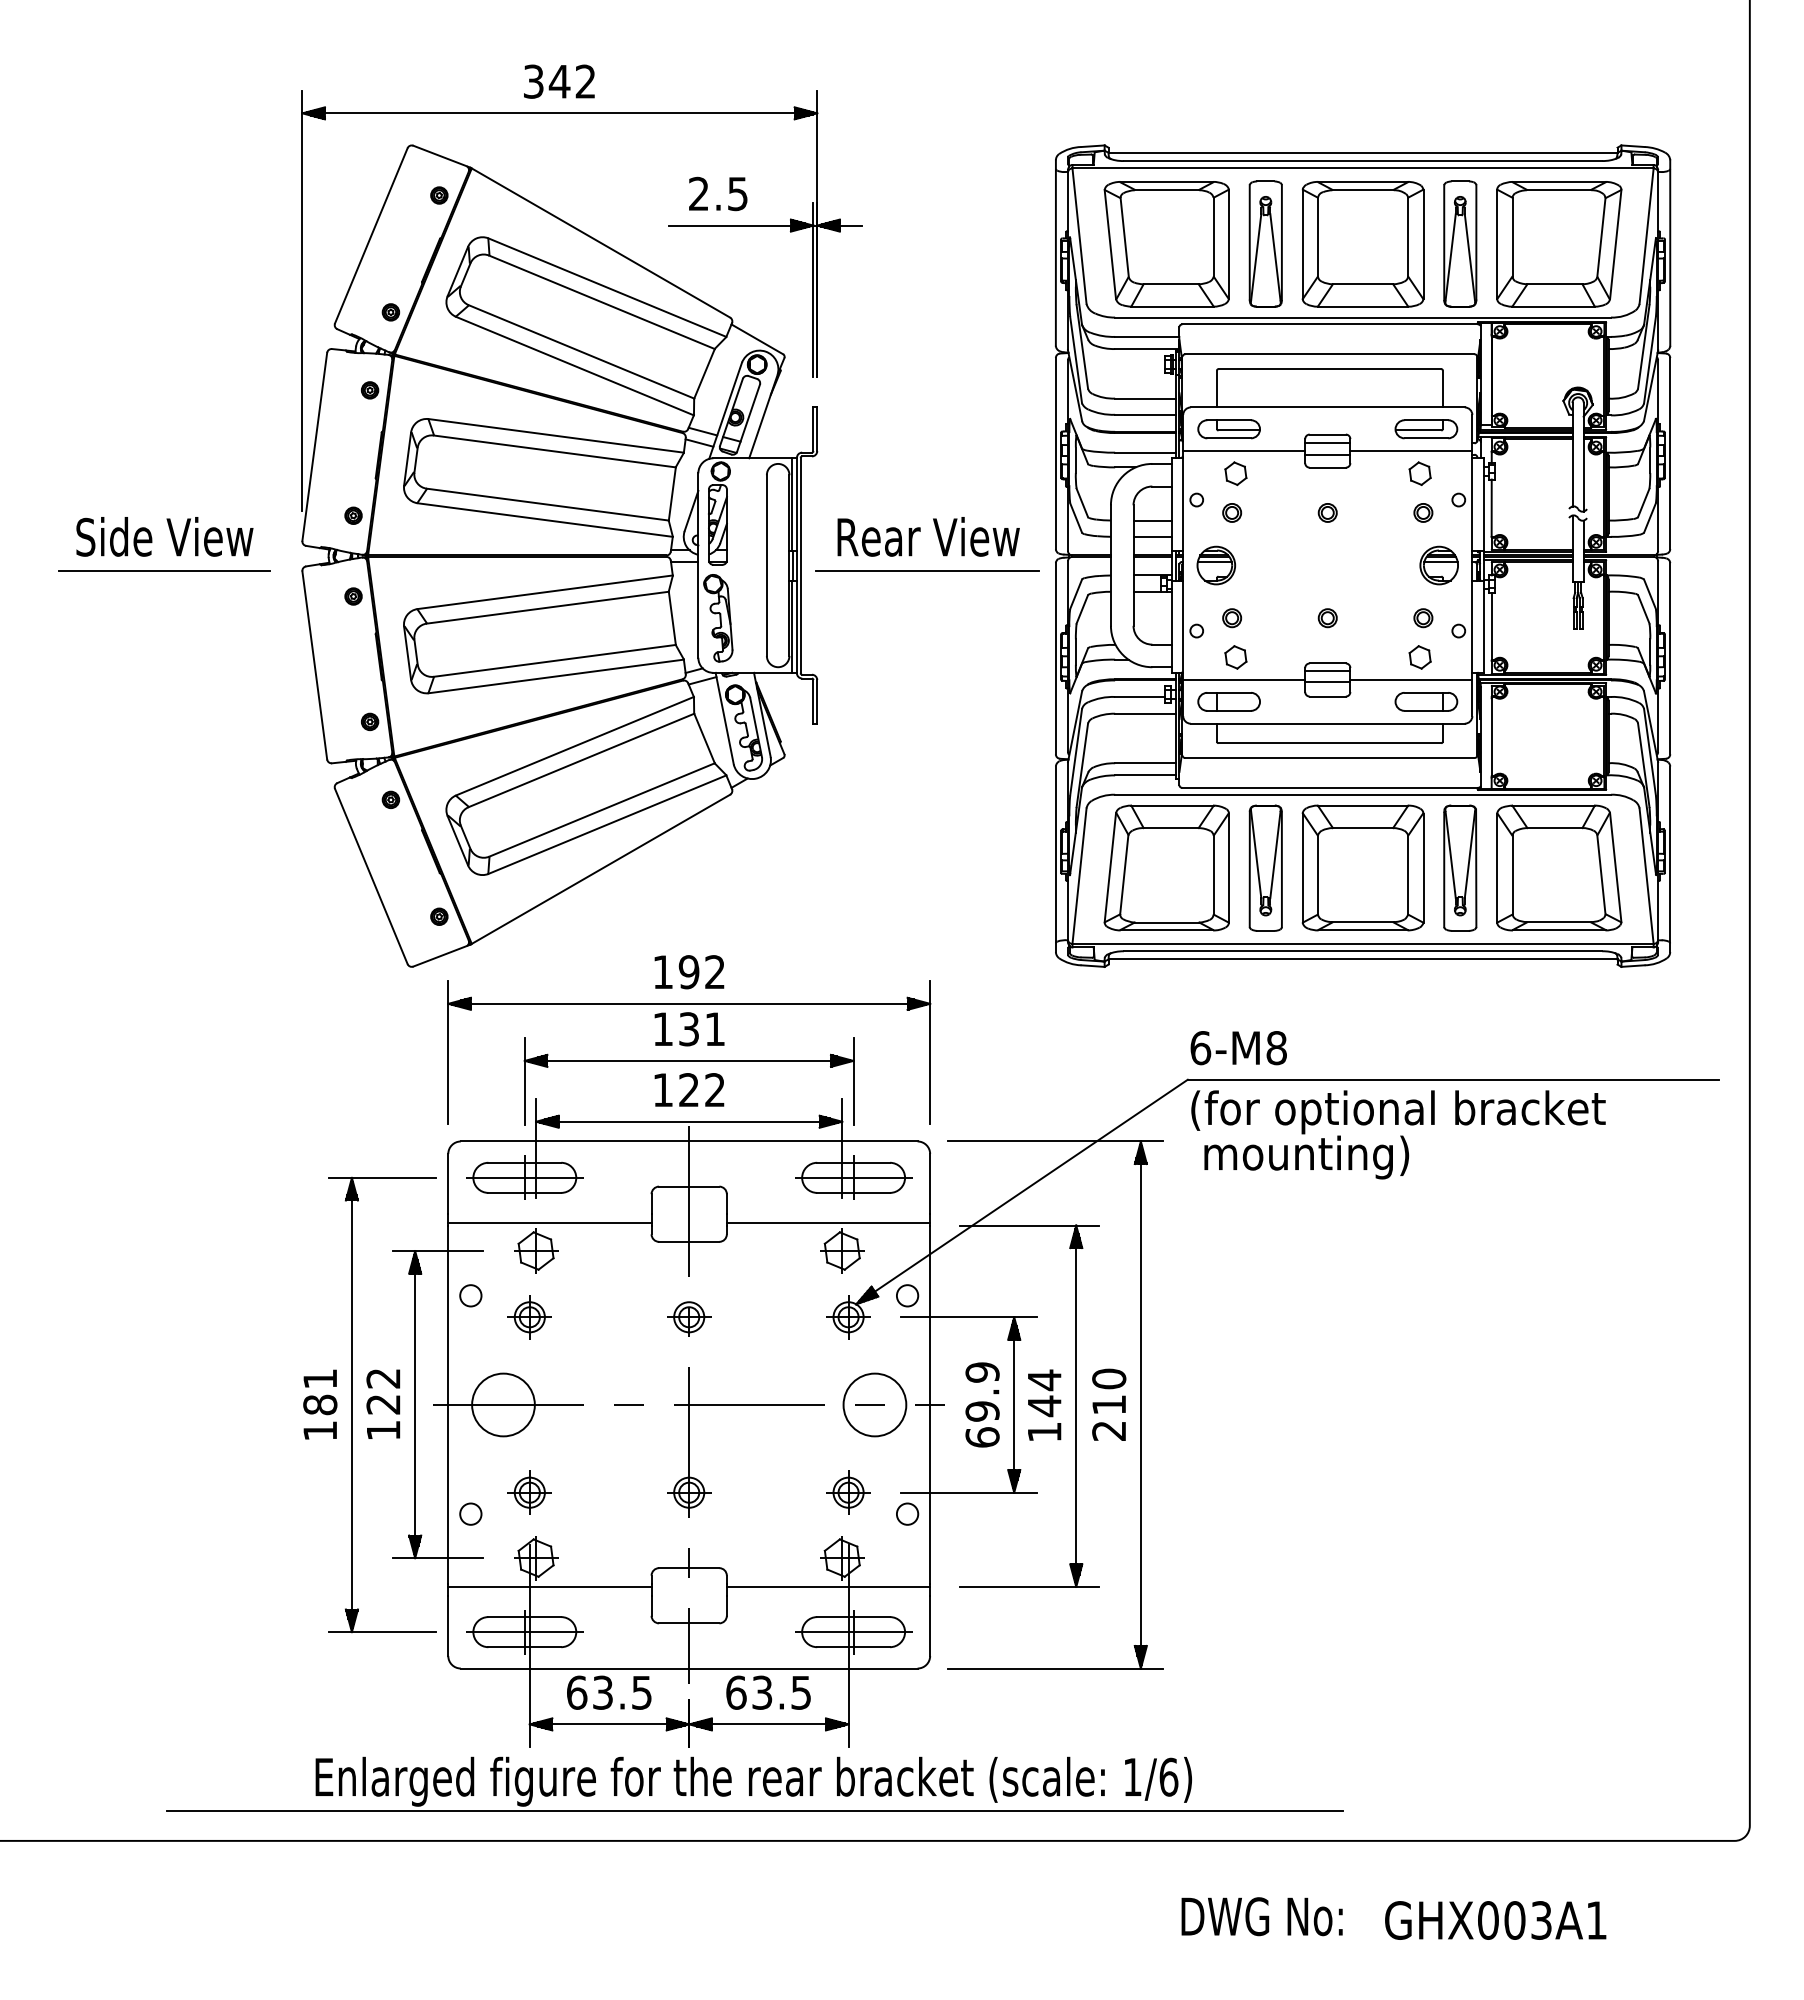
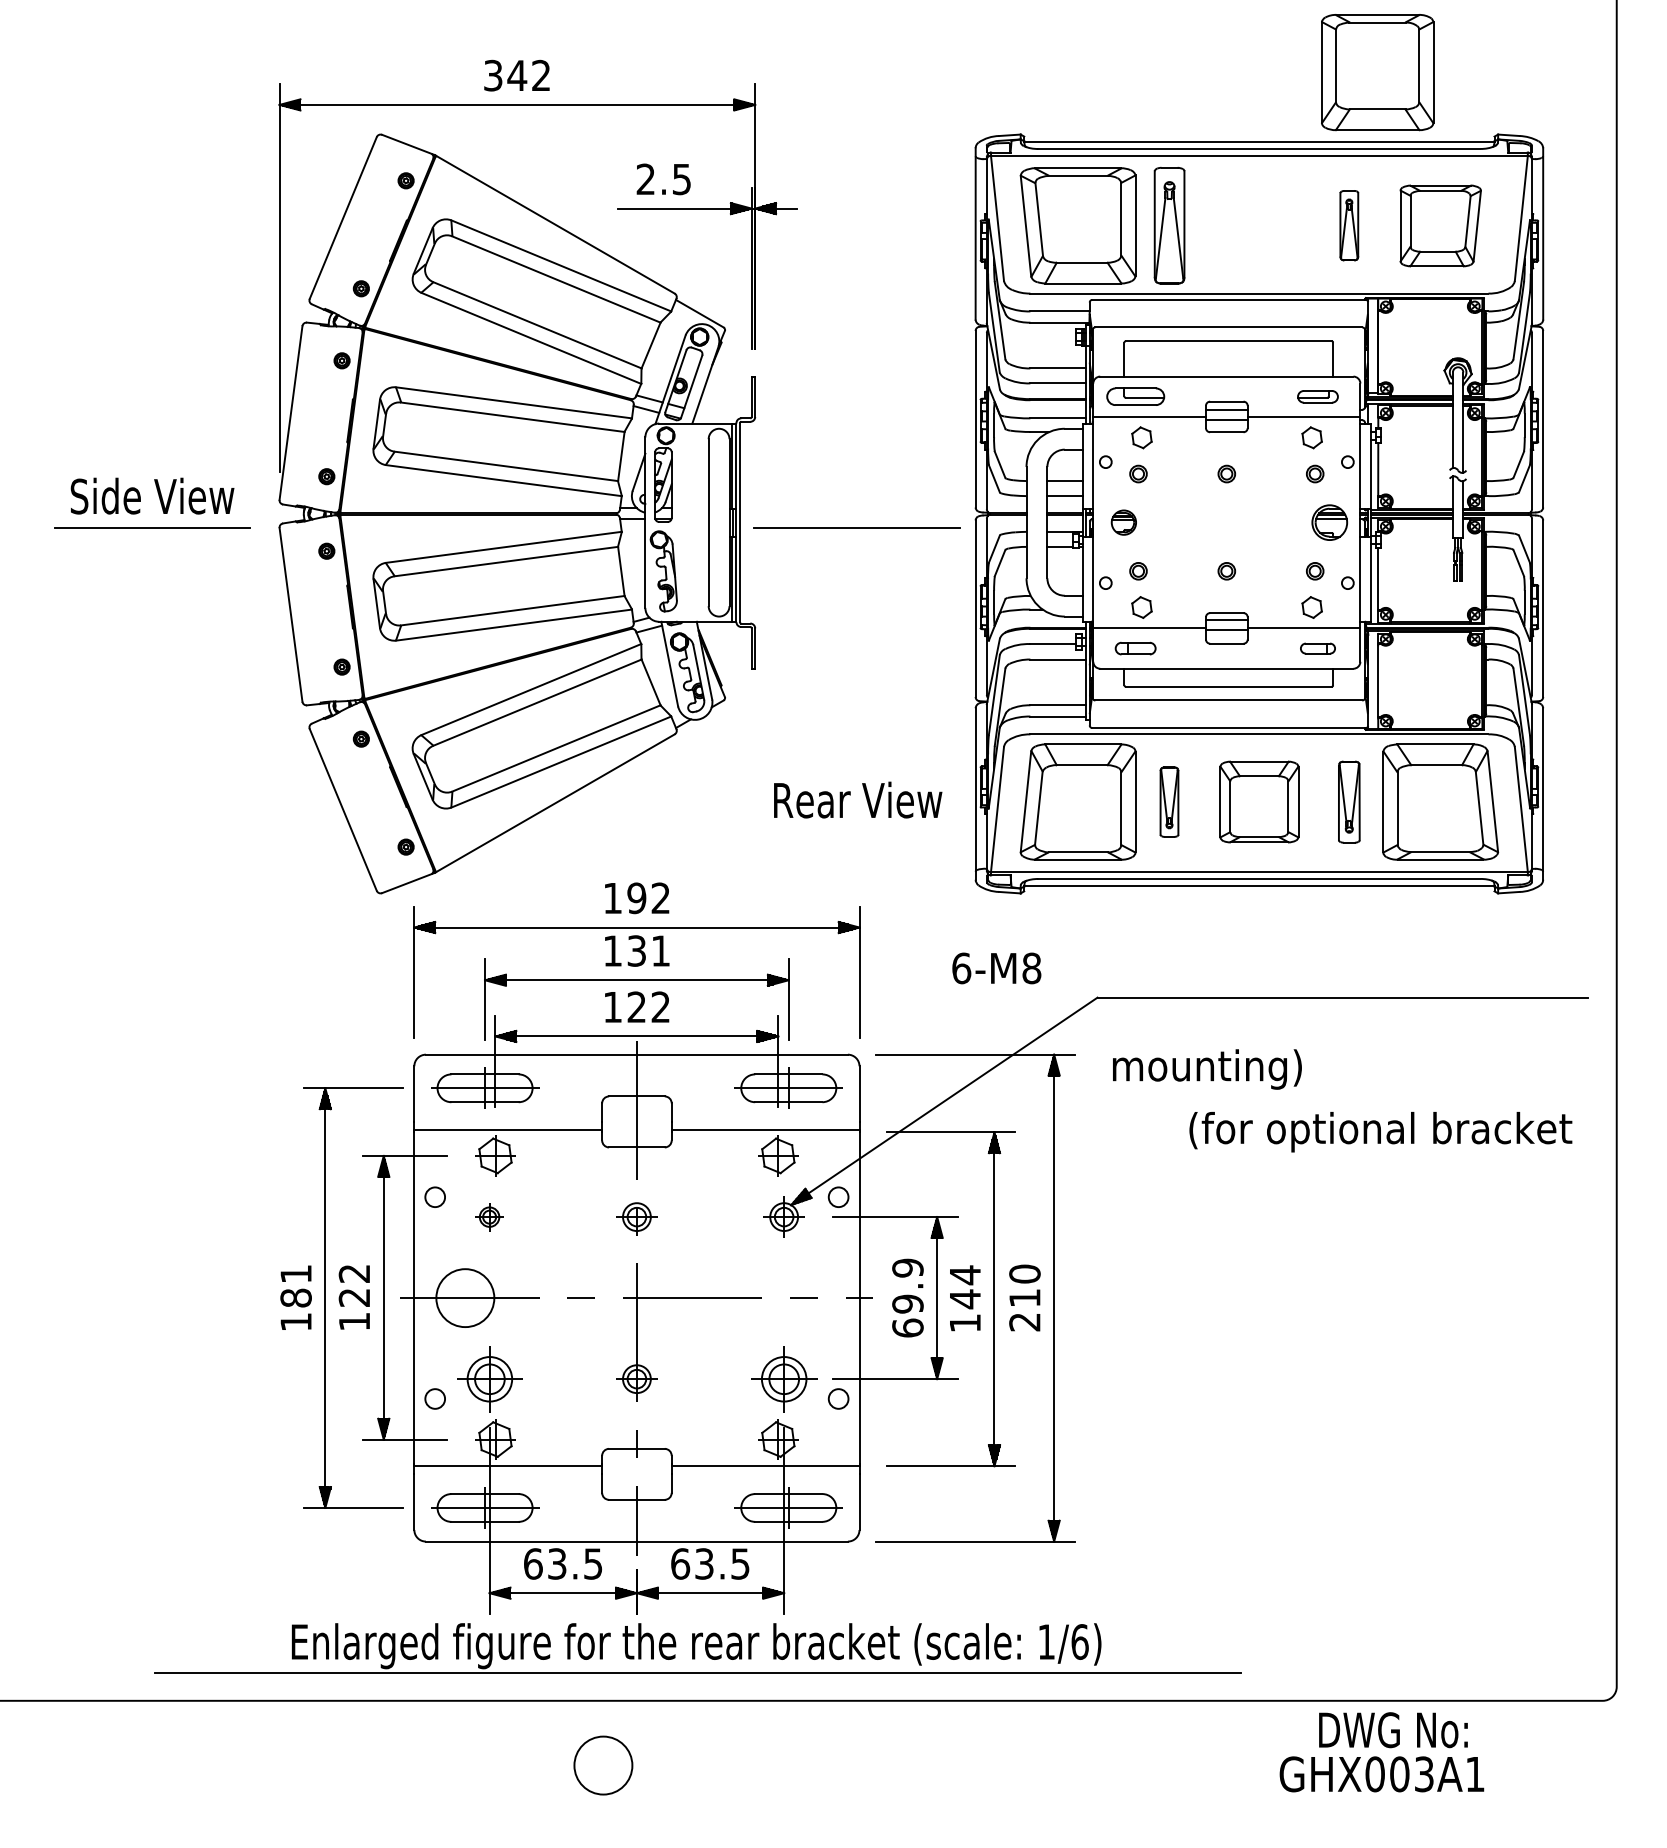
part: (1460, 243) -> (1349, 225), size x0.6
part: (1362, 244) -> (1377, 72), moved
part: (1559, 244) -> (1440, 226), size x0.7
part: (1426, 429) -> (1318, 396), size x0.7
text: (928, 536) -> (857, 799), moved
part: (1216, 565) -> (1124, 522), size x0.7
part: (1228, 701) -> (1135, 648), size x0.7
part: (1426, 701) -> (1318, 648), size x0.6
part: (1265, 867) -> (1169, 801), size x0.6
part: (1362, 867) -> (1258, 801), size x0.7
part: (1460, 867) -> (1349, 801), size x0.7
text: (1238, 1048) -> (996, 968), moved
text: (1398, 1112) -> (1380, 1132), moved
part: (529, 1317) -> (489, 1217), size x0.7
circle: (874, 1404) -> (603, 1765), moved
part: (529, 1492) -> (489, 1378), size x1.6
part: (848, 1492) -> (784, 1378), size x1.6
text: (1261, 1916) -> (1392, 1730), moved

